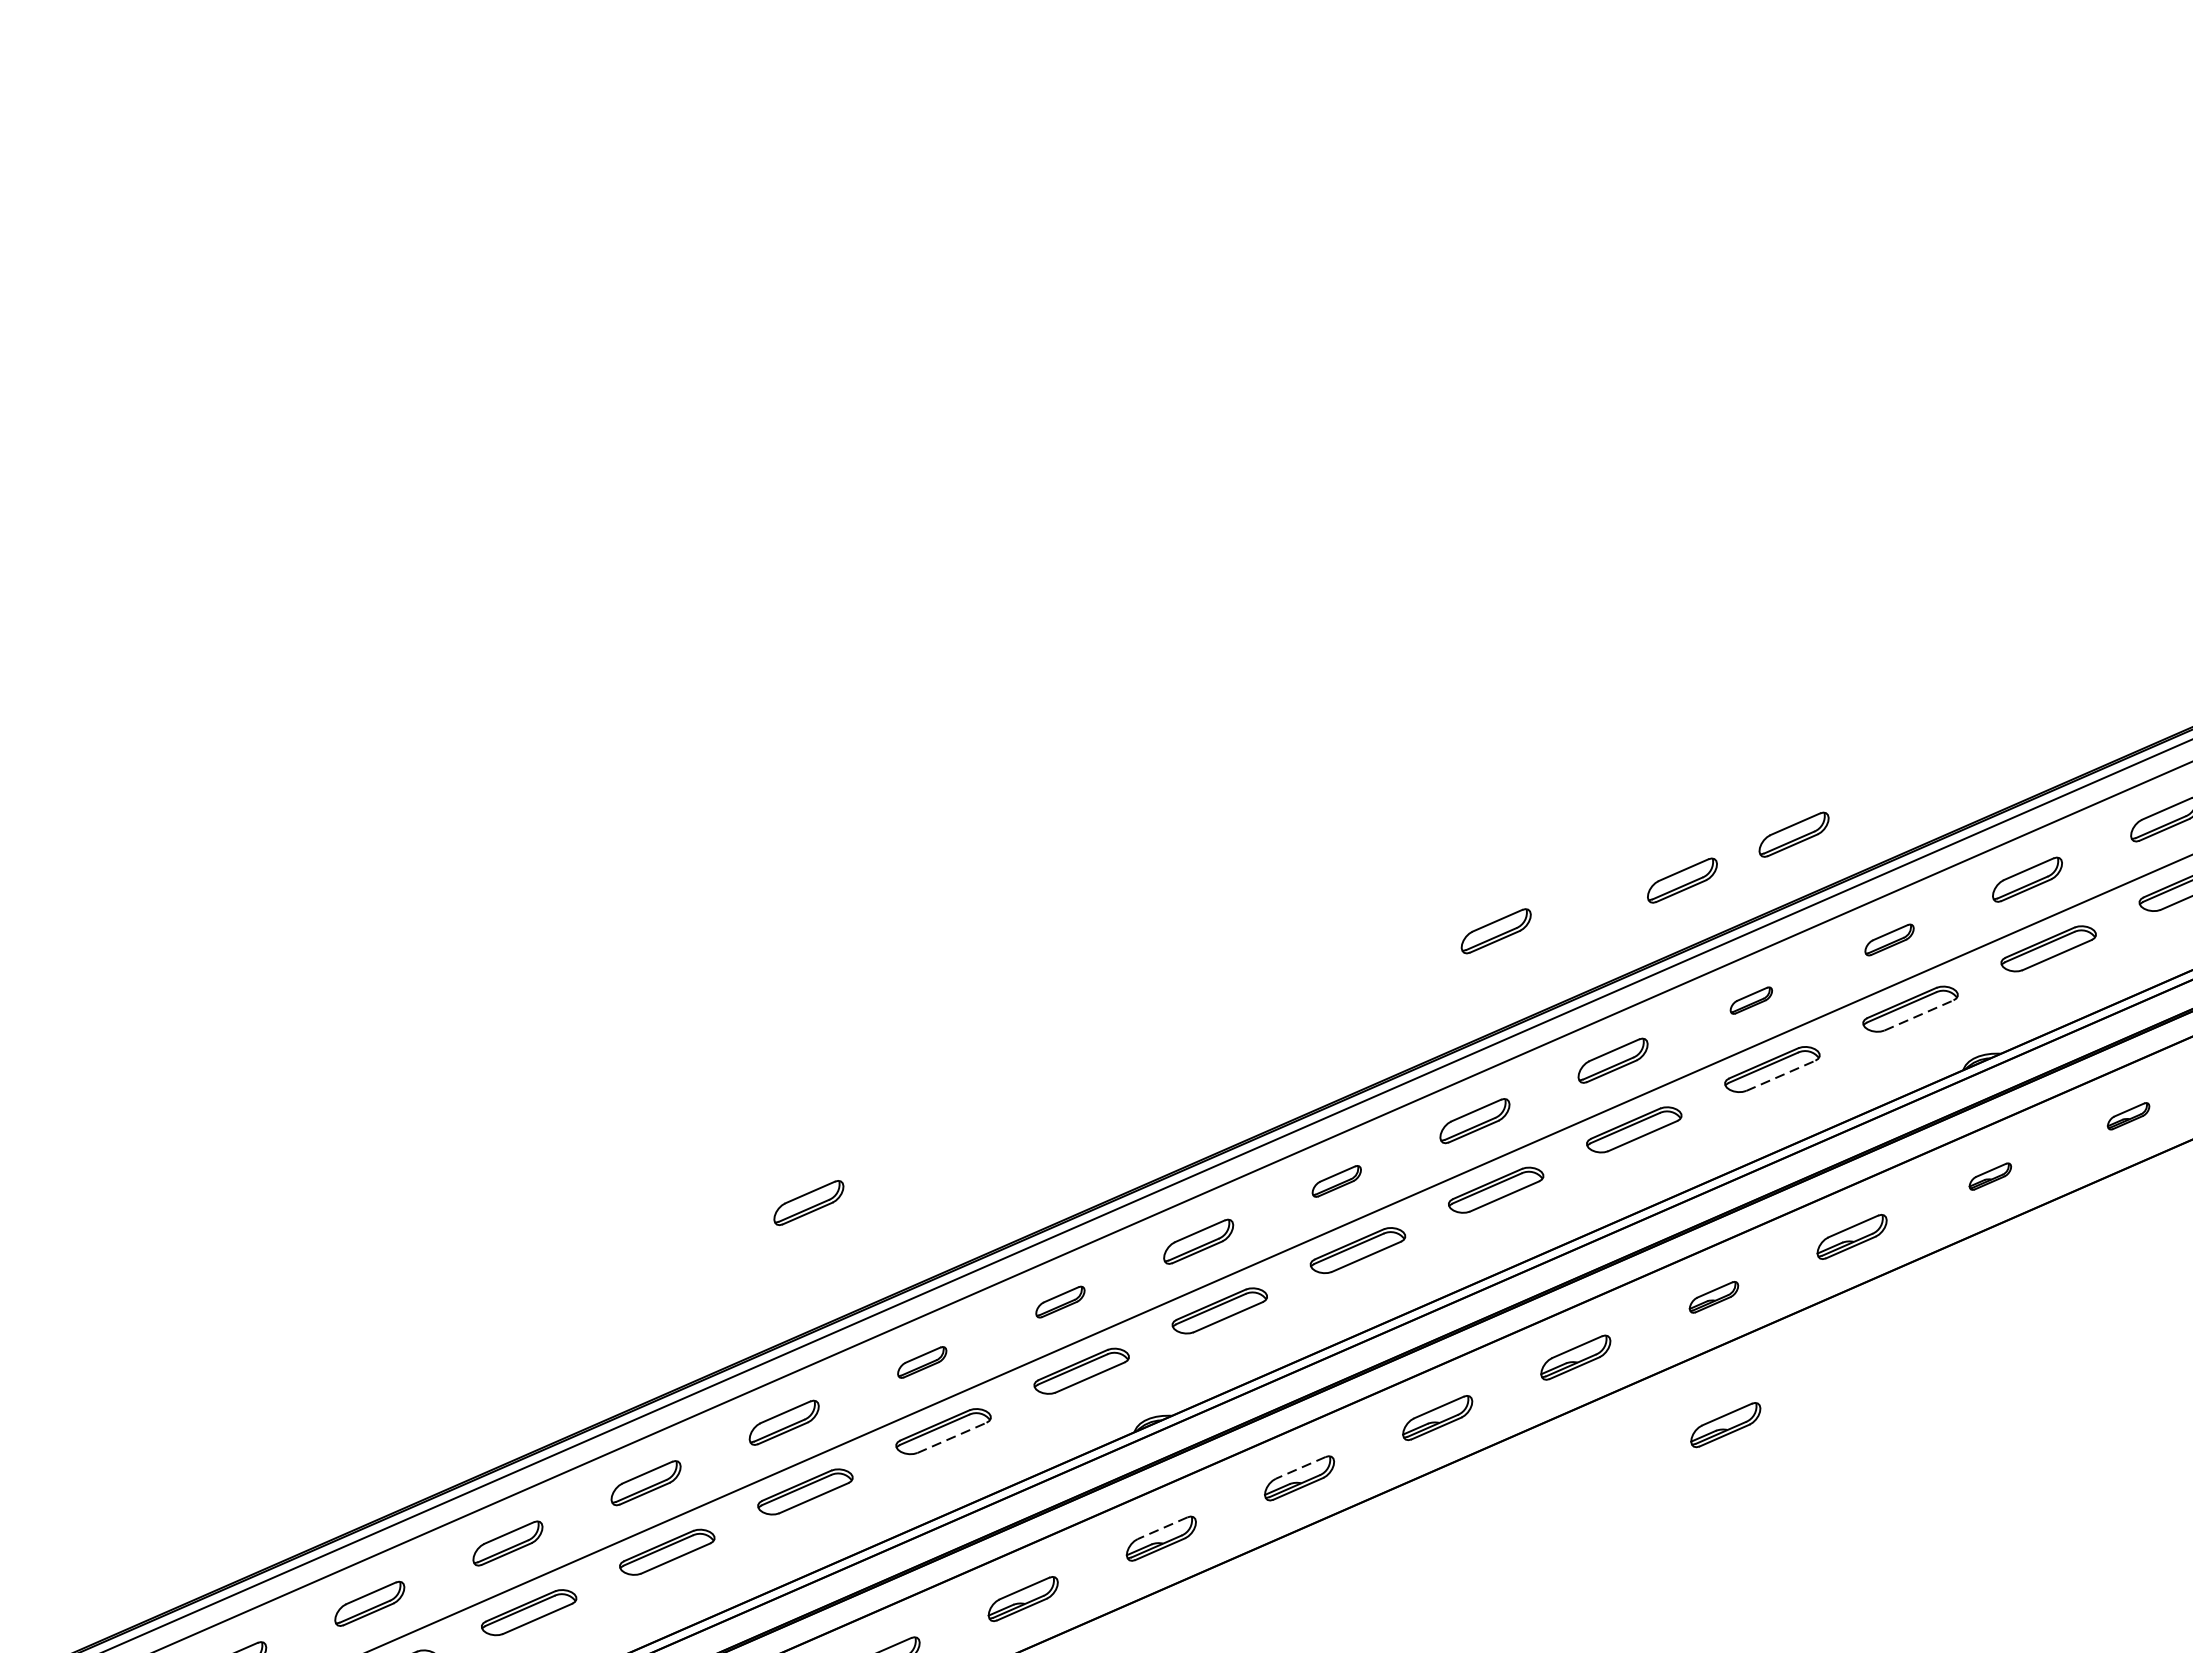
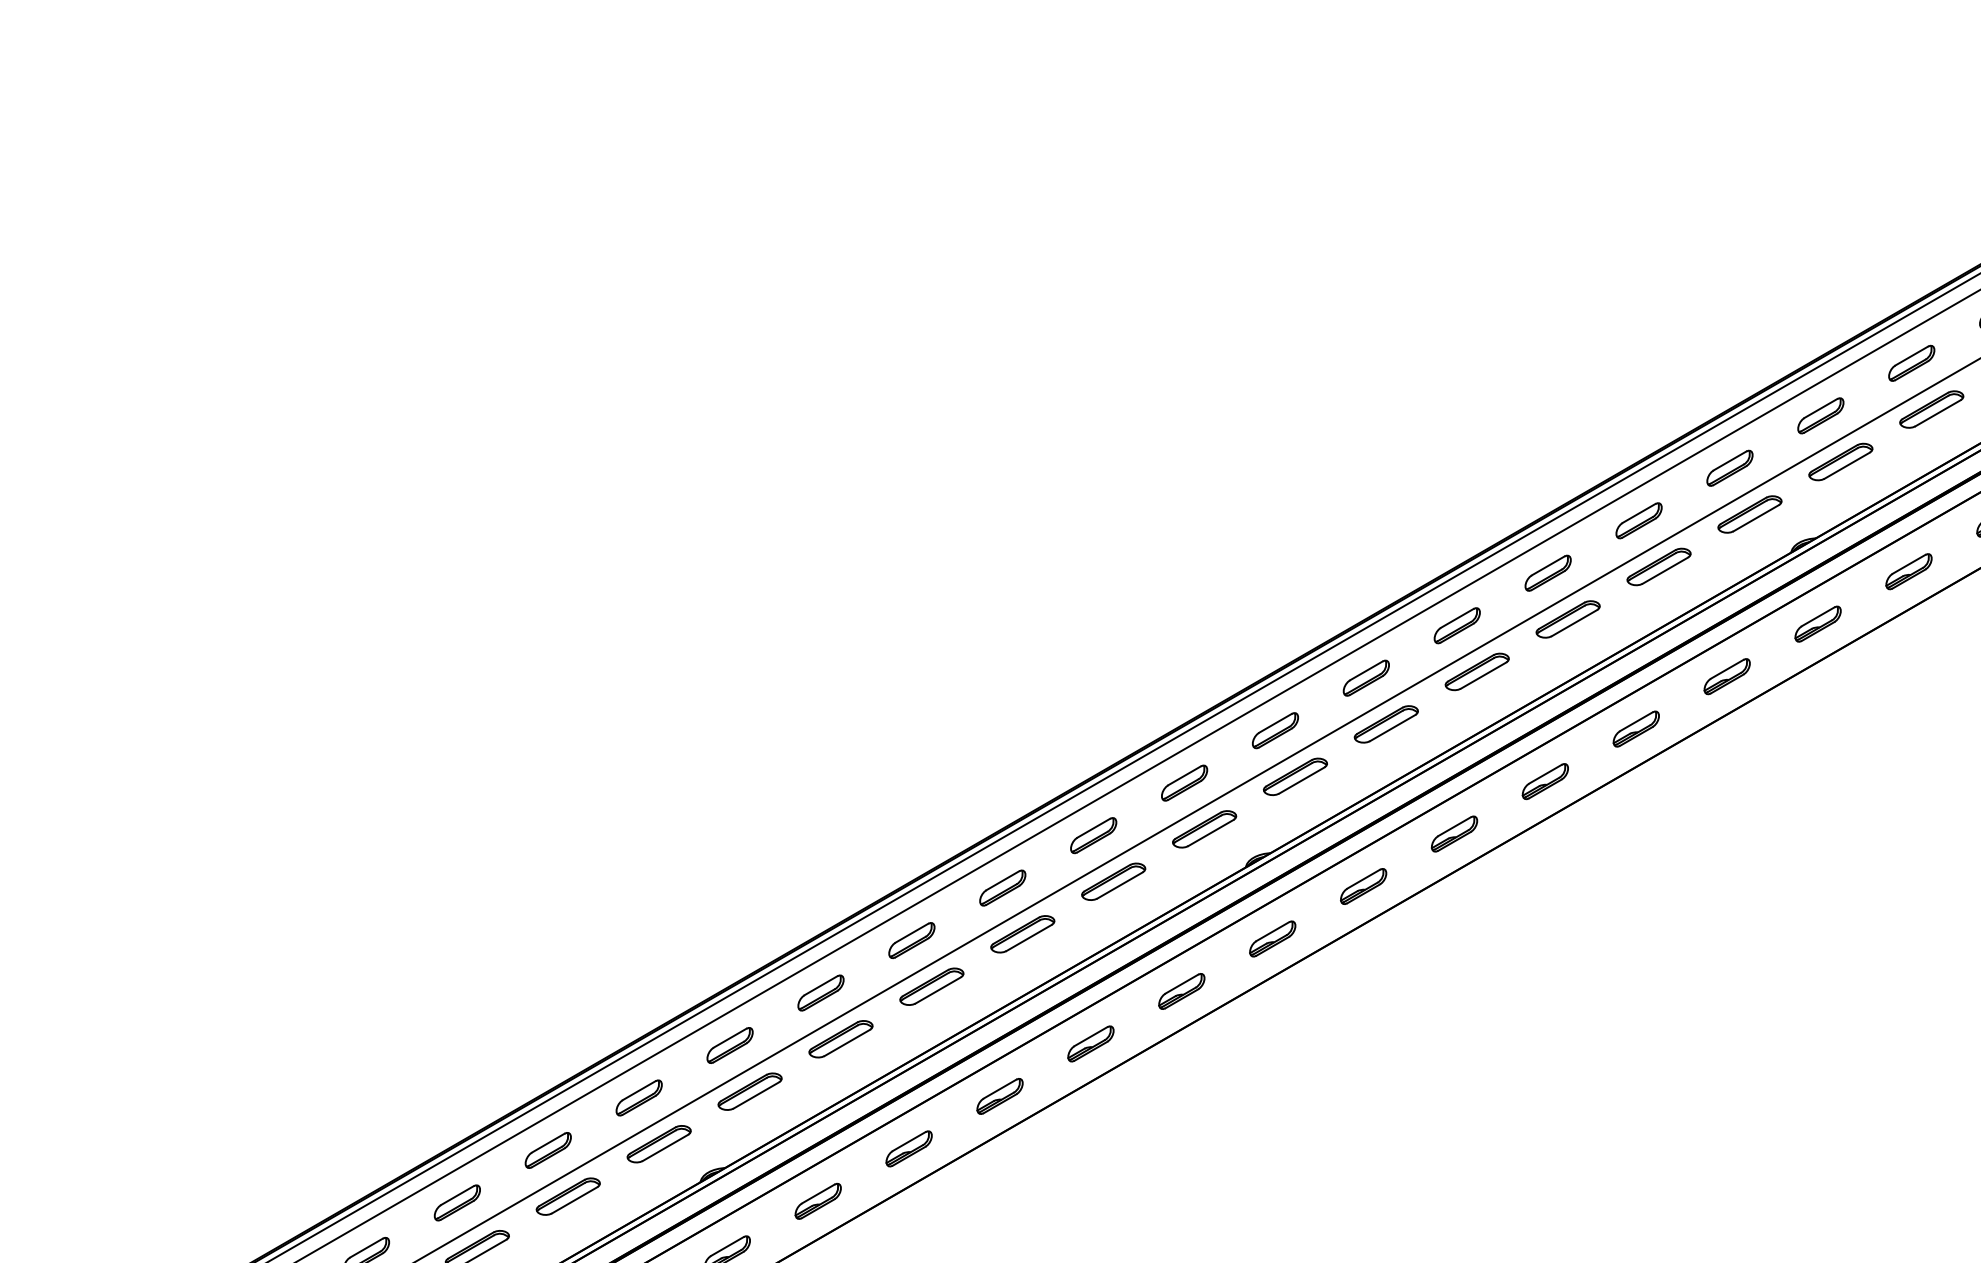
part: (1794, 834) -> (1110, 717), removed
part: (1682, 879) -> (1036, 757), removed
part: (1495, 931) -> (911, 807), removed
part: (1889, 939) -> (1184, 782), size x1.43
part: (1750, 1000) -> (1093, 835), size x1.67
line: (1919, 1014) -> (1211, 832), dashed -> solid
line: (1781, 1075) -> (1120, 885), dashed -> solid
part: (2128, 1116) -> (1363, 886), size x1.67
part: (1989, 1175) -> (1272, 938), size x1.67
part: (1336, 1180) -> (820, 992), size x1.43
part: (807, 1202) -> (456, 1048), removed
part: (1713, 1296) -> (1090, 1043), size x1.43
part: (1059, 1301) -> (638, 1097), size x1.43
part: (921, 1362) -> (547, 1150), size x1.43
part: (1725, 1425) -> (1108, 1131), removed
line: (953, 1438) -> (575, 1200), dashed -> solid
line: (1300, 1468) -> (818, 1194), dashed -> solid
line: (1162, 1528) -> (727, 1246), dashed -> solid

